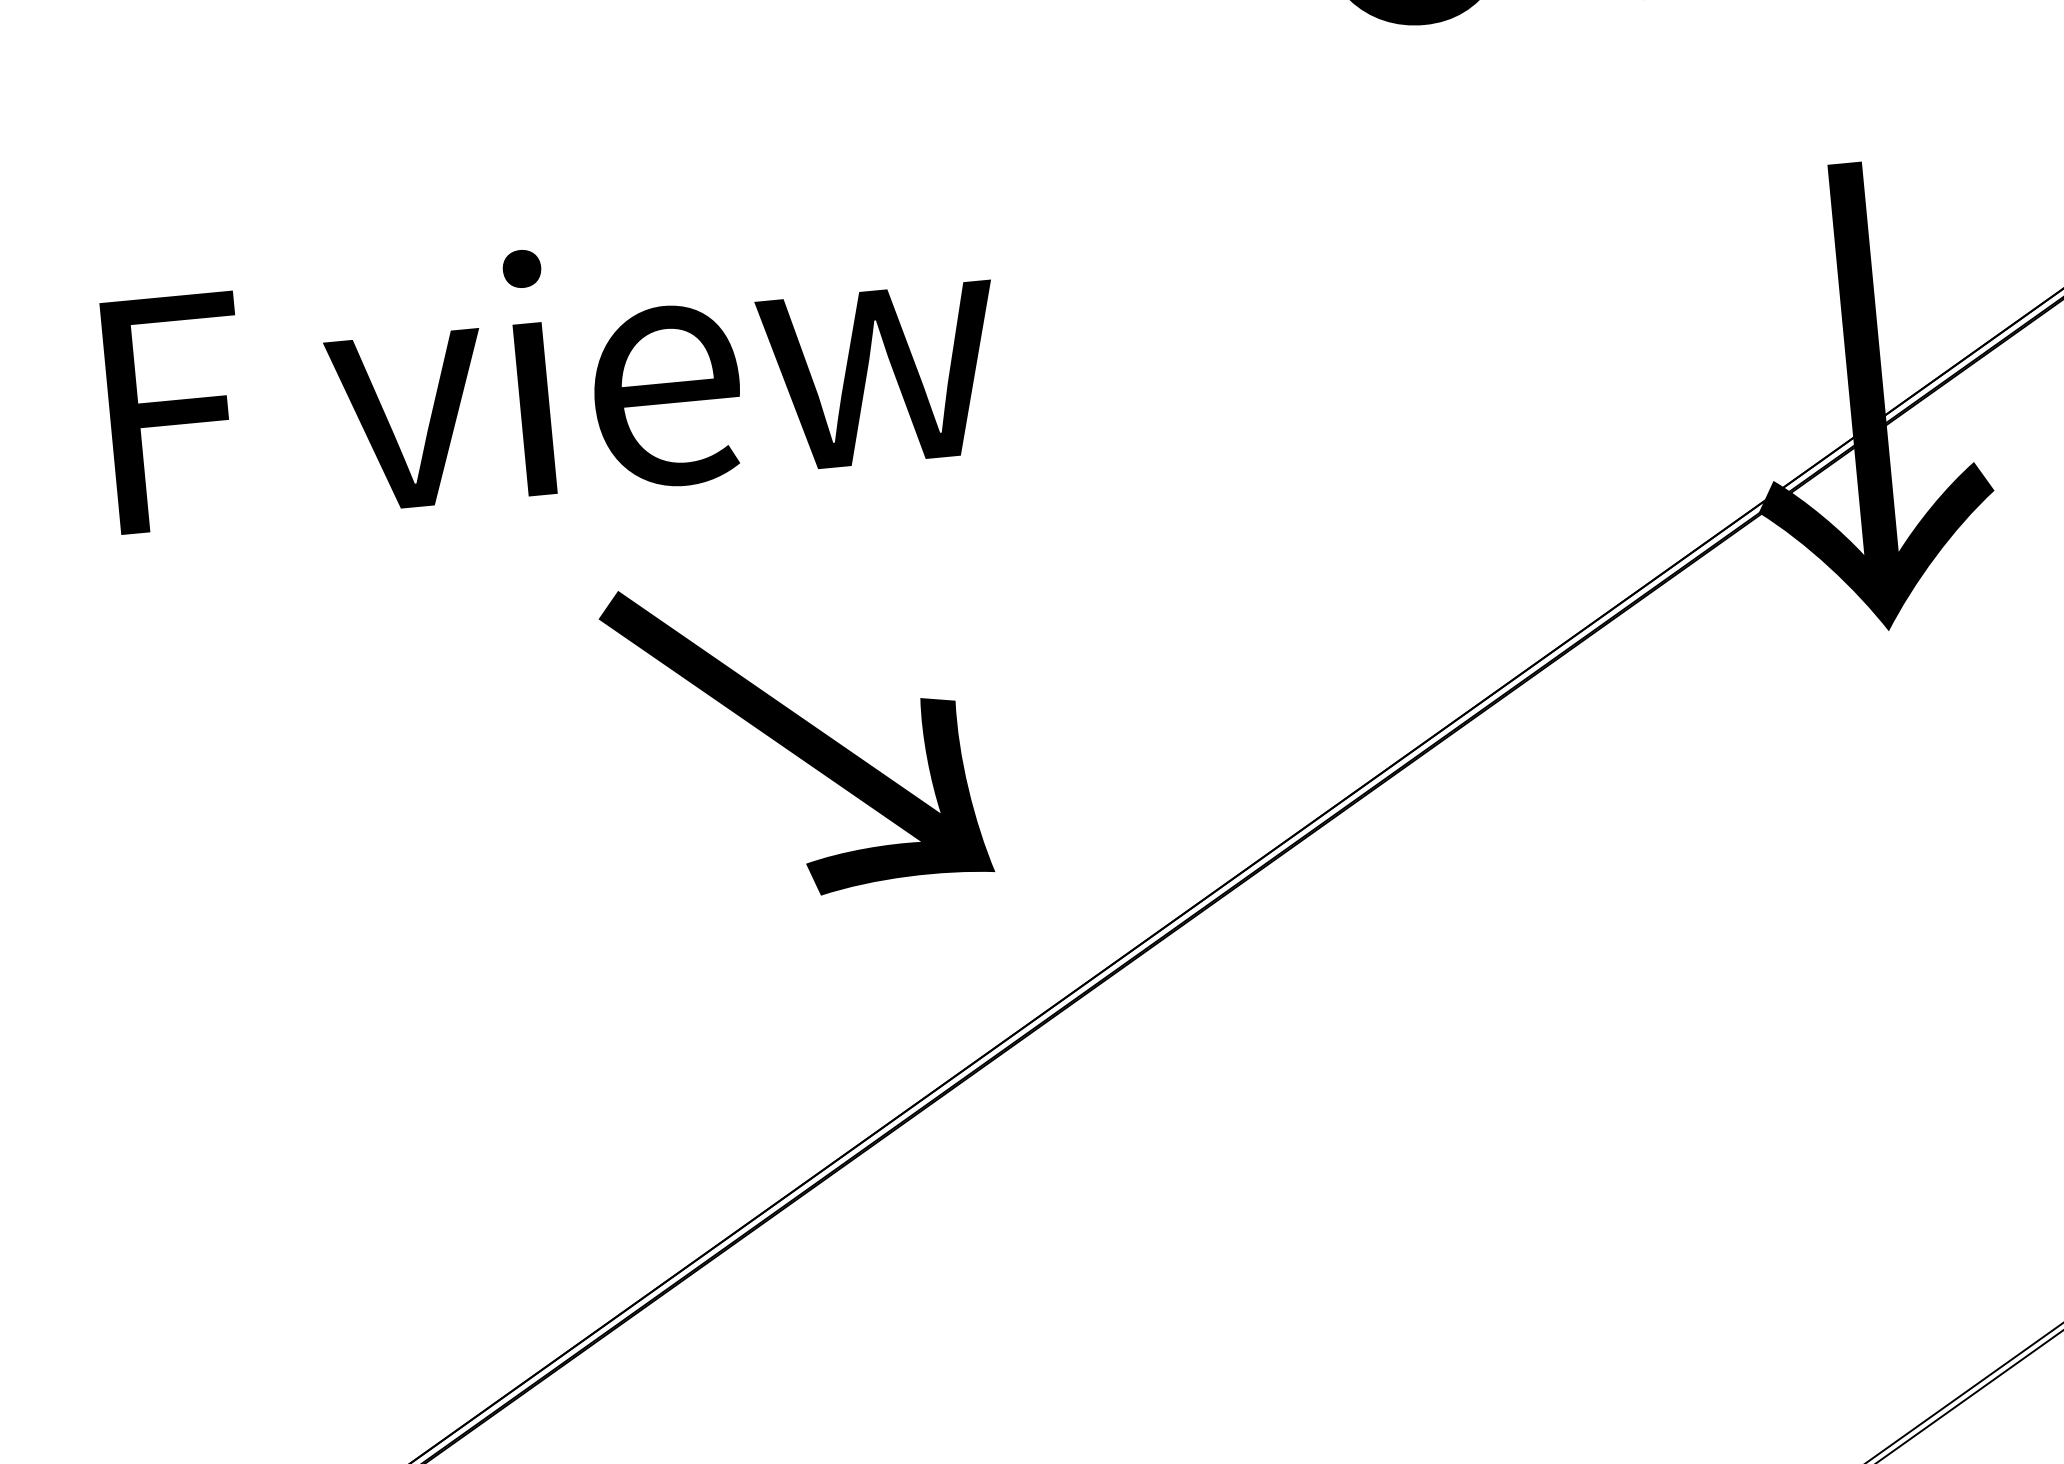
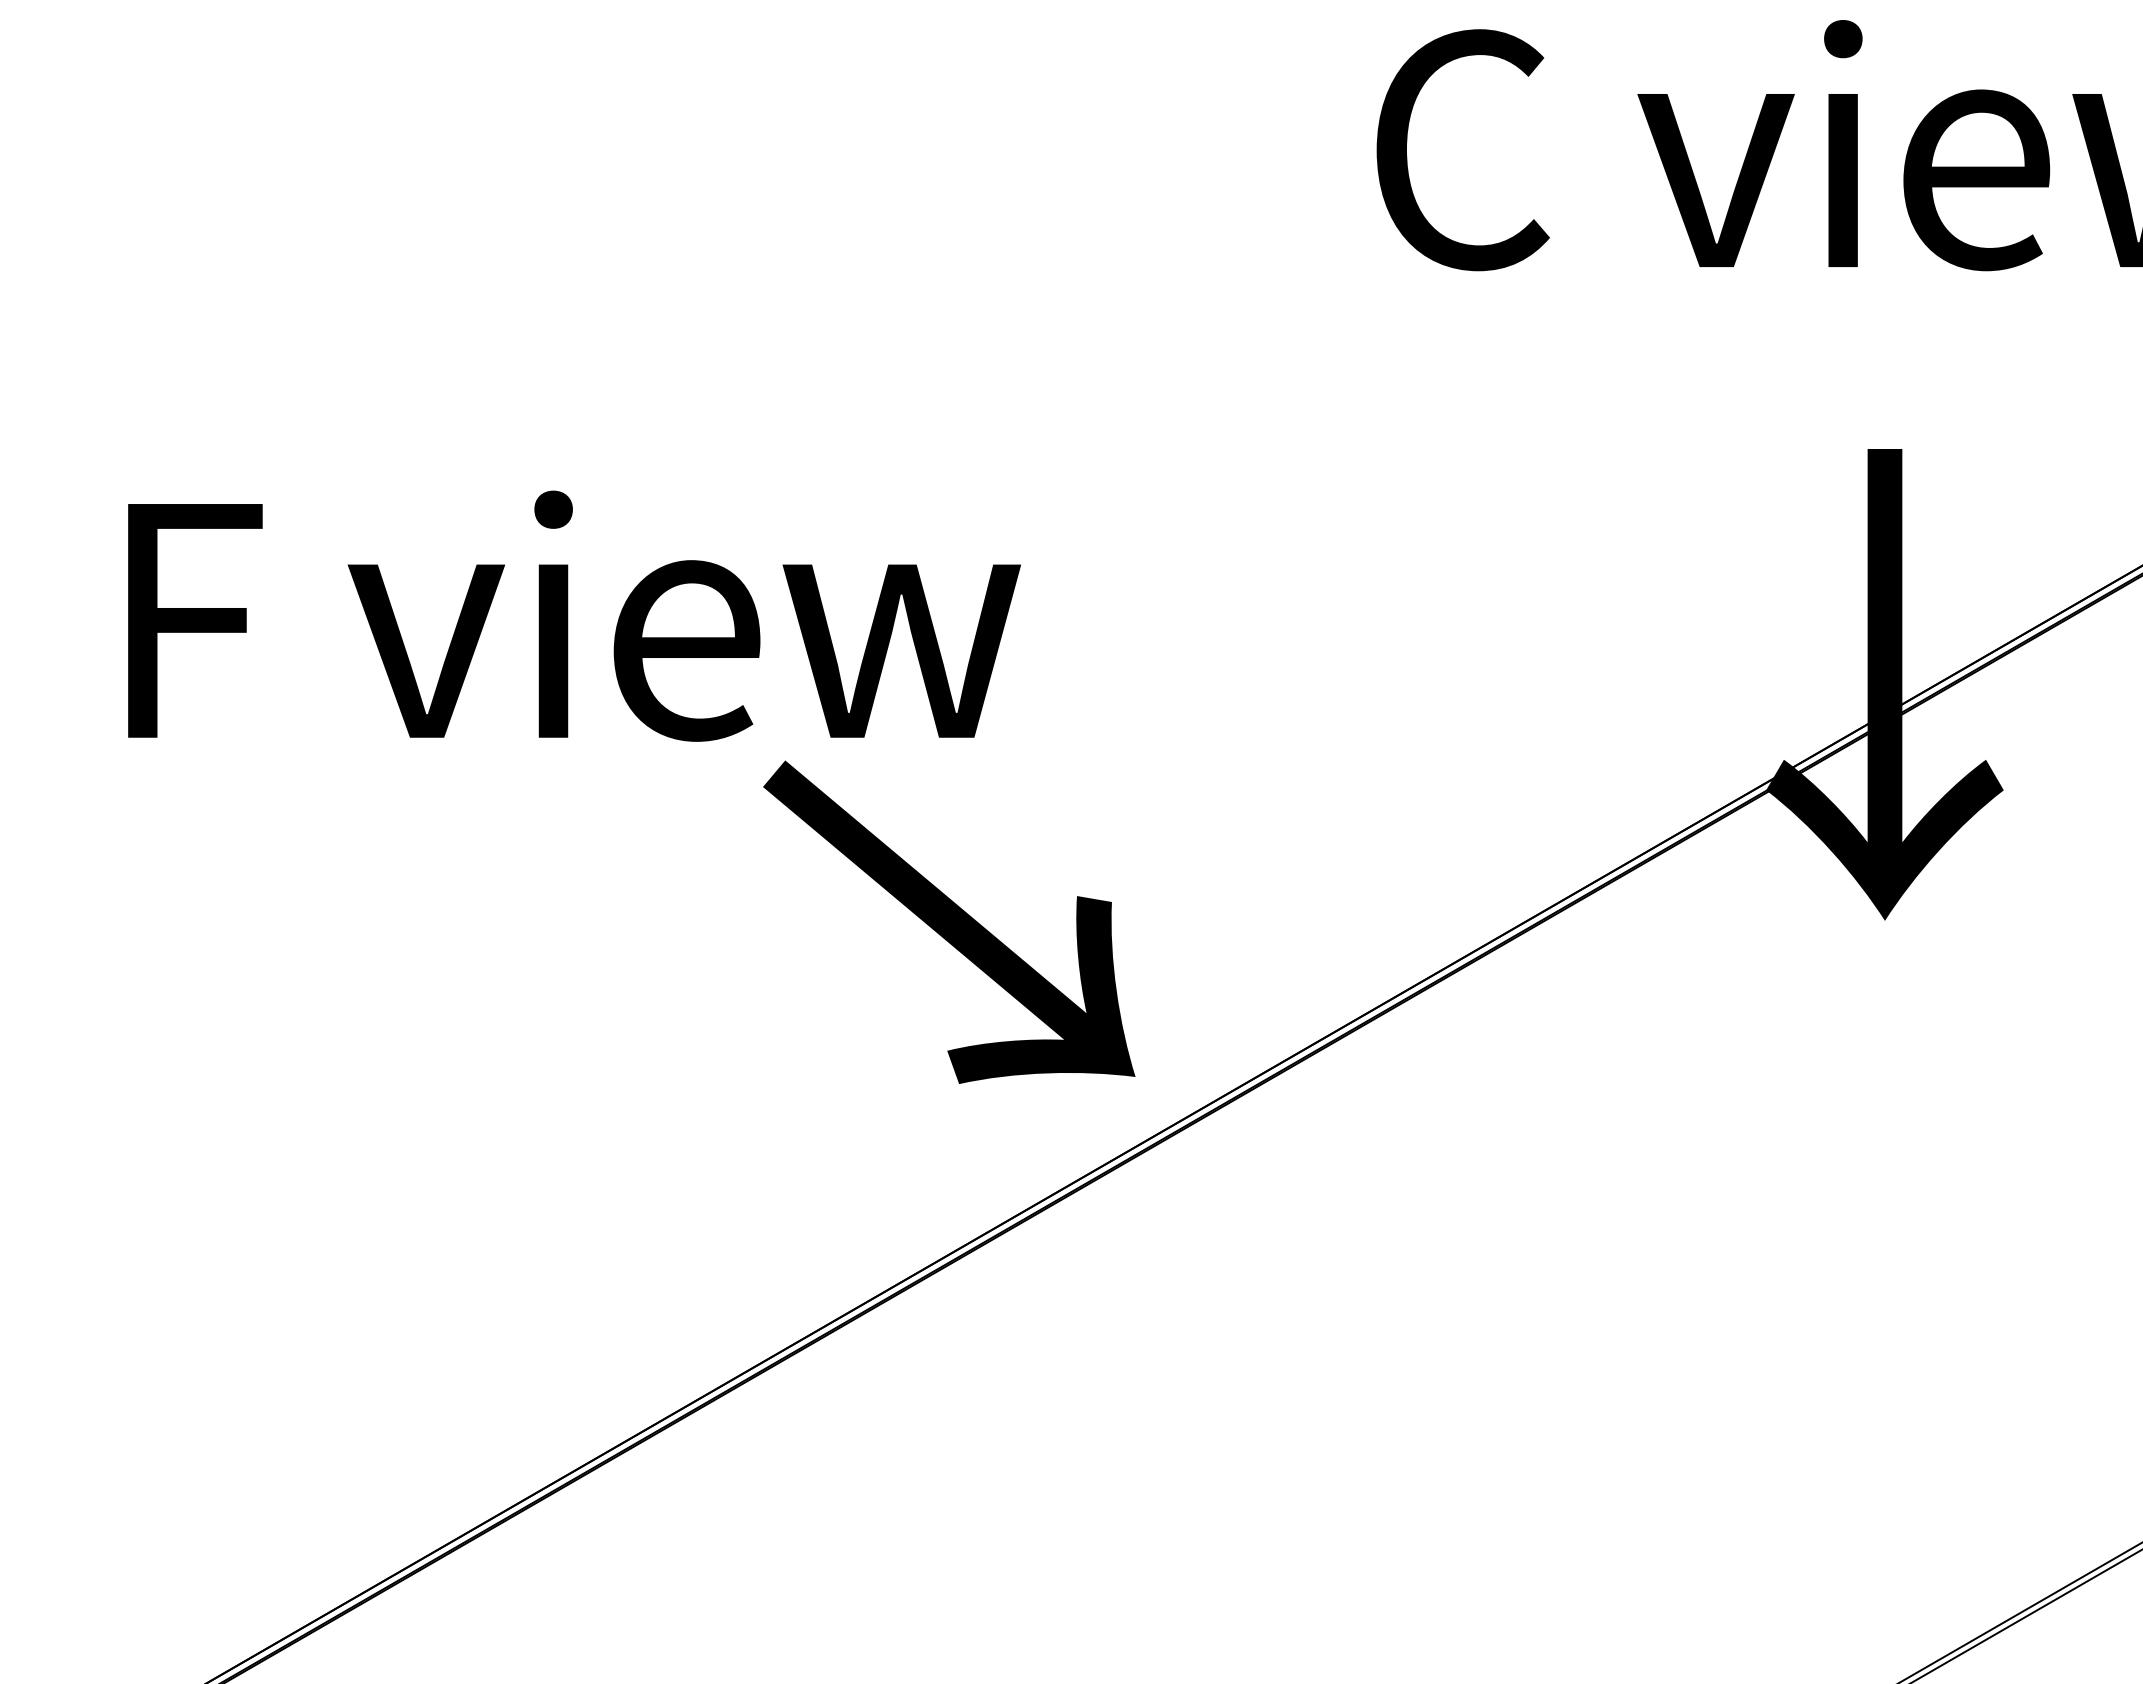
text: (552, 371) -> (574, 615), moved
text: (796, 735) -> (949, 921), moved

